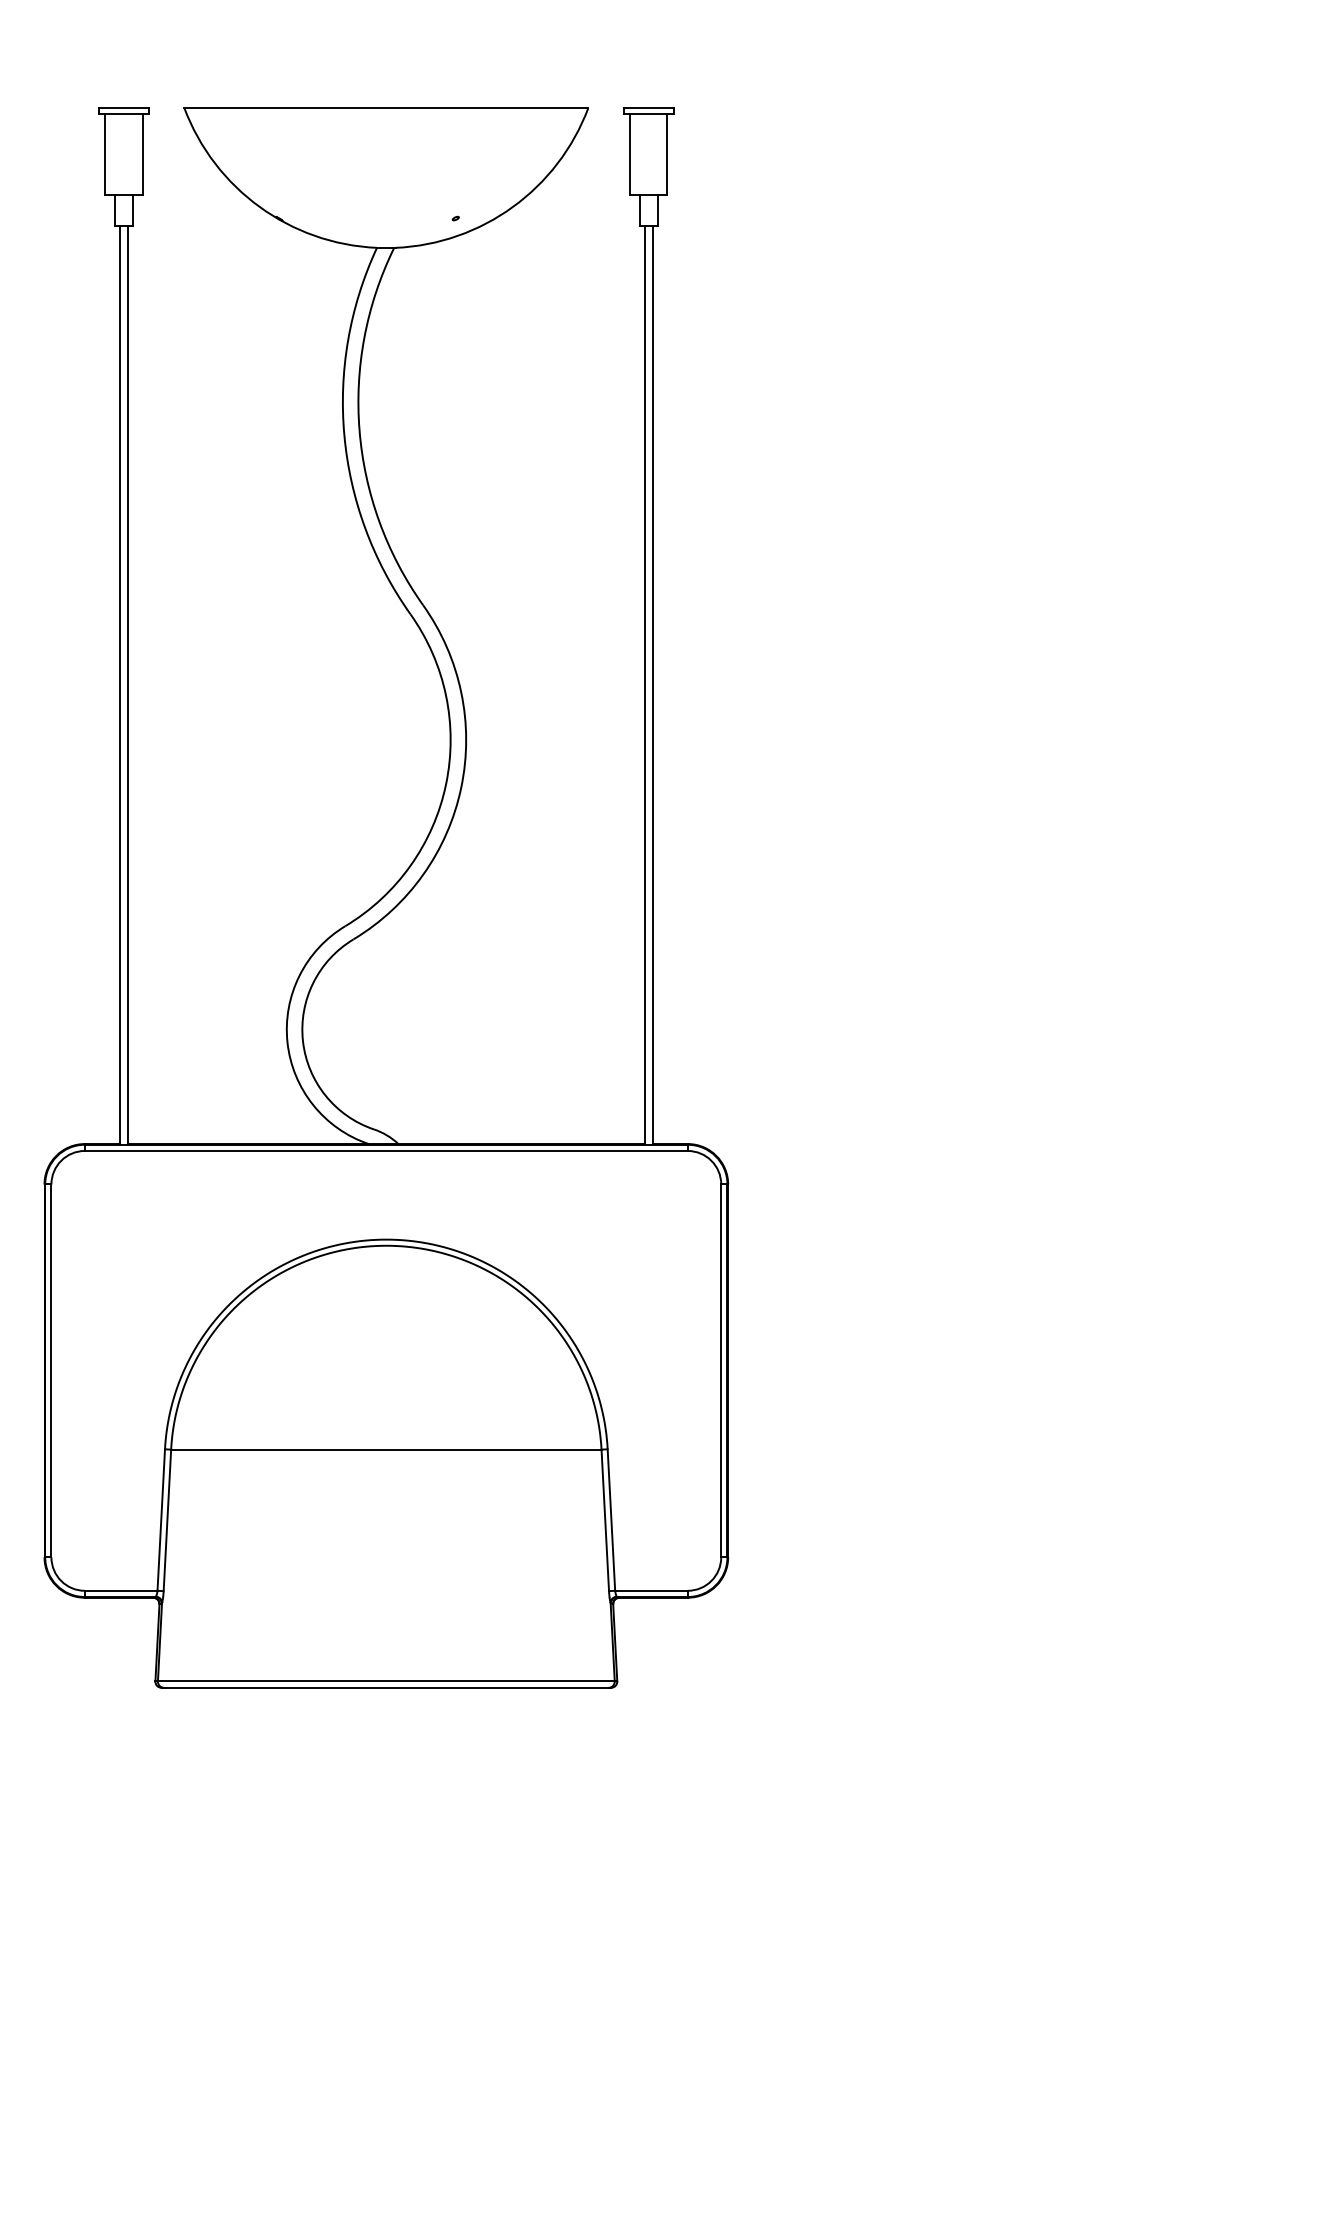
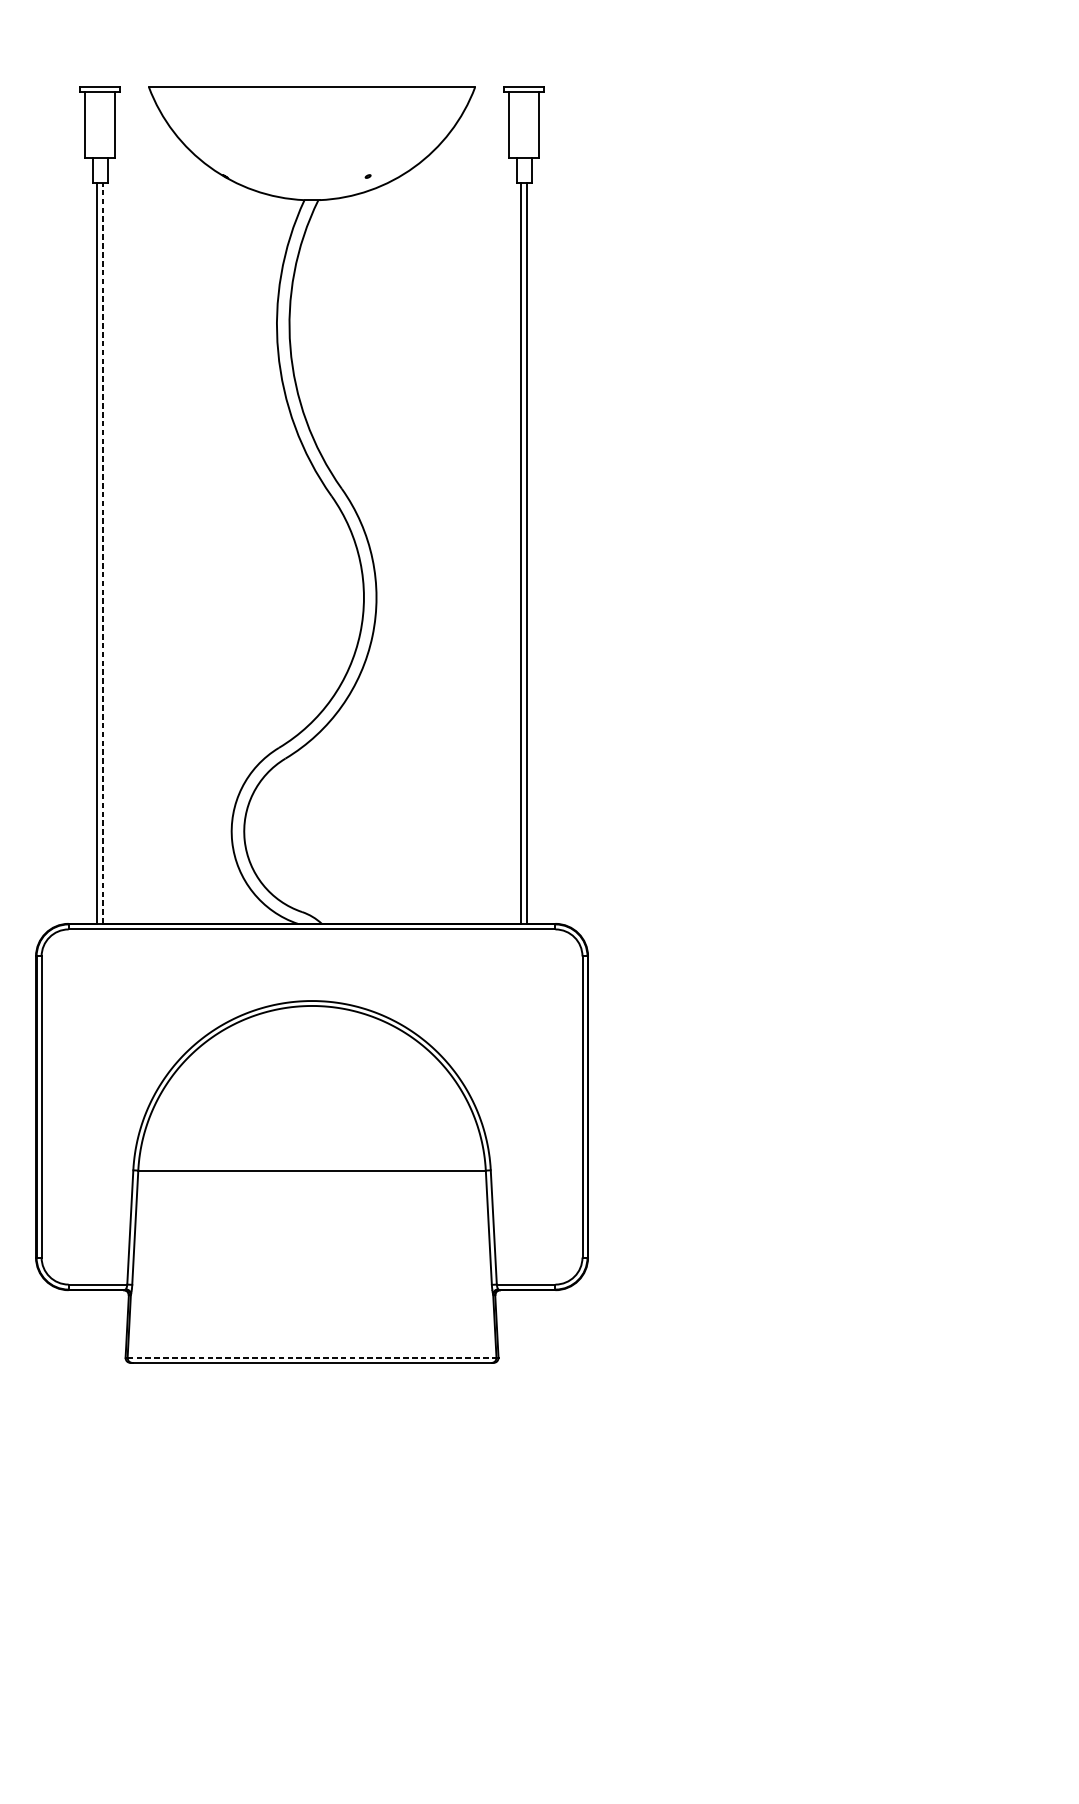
line: (127, 685) -> (103, 553), solid -> dashed
line: (386, 1681) -> (312, 1357), solid -> dashed

